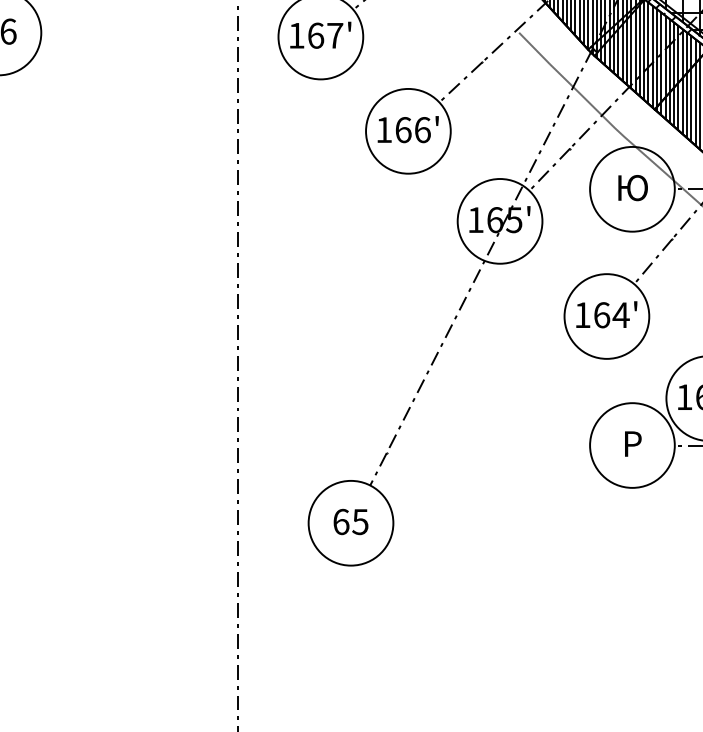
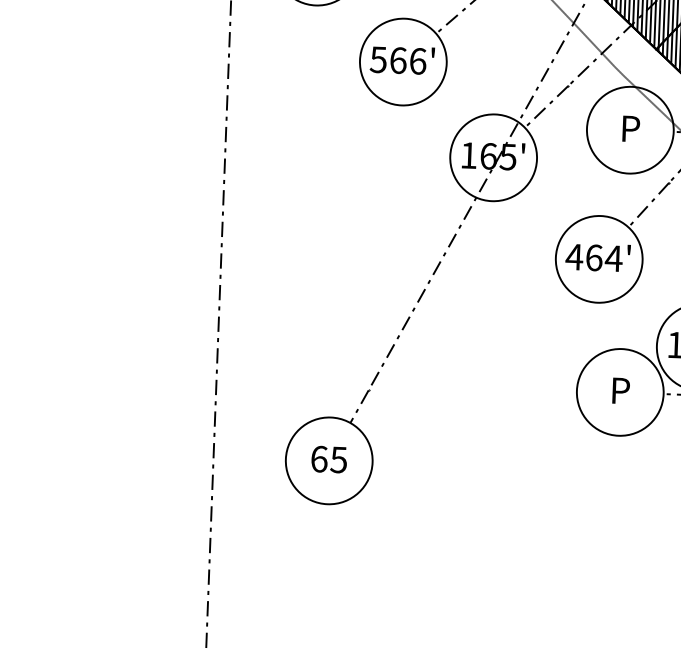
text: (383, 130) -> (377, 60), 166' -> 566'
text: (632, 188) -> (630, 129), Ю -> Р
text: (582, 314) -> (574, 256), 164' -> 464'

